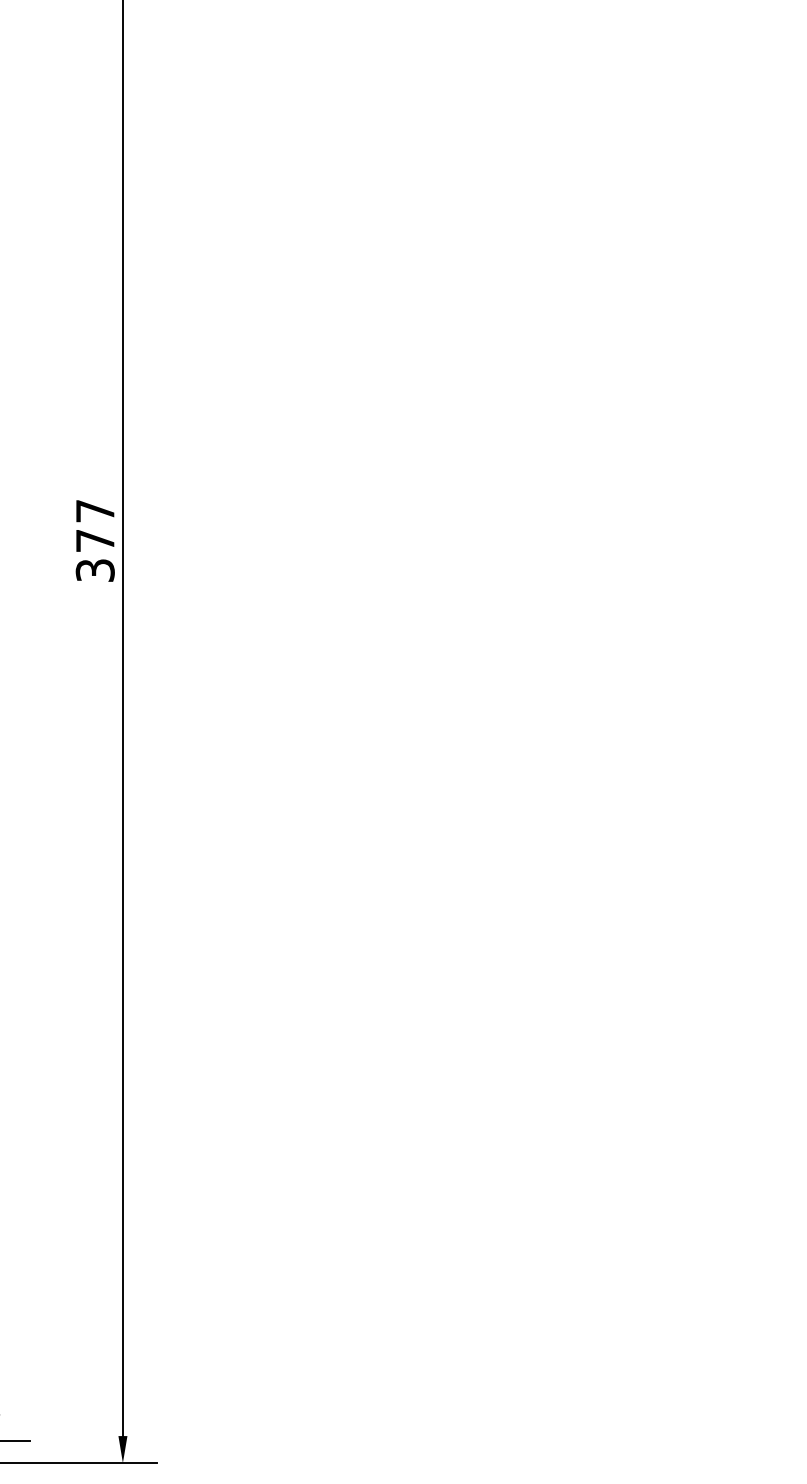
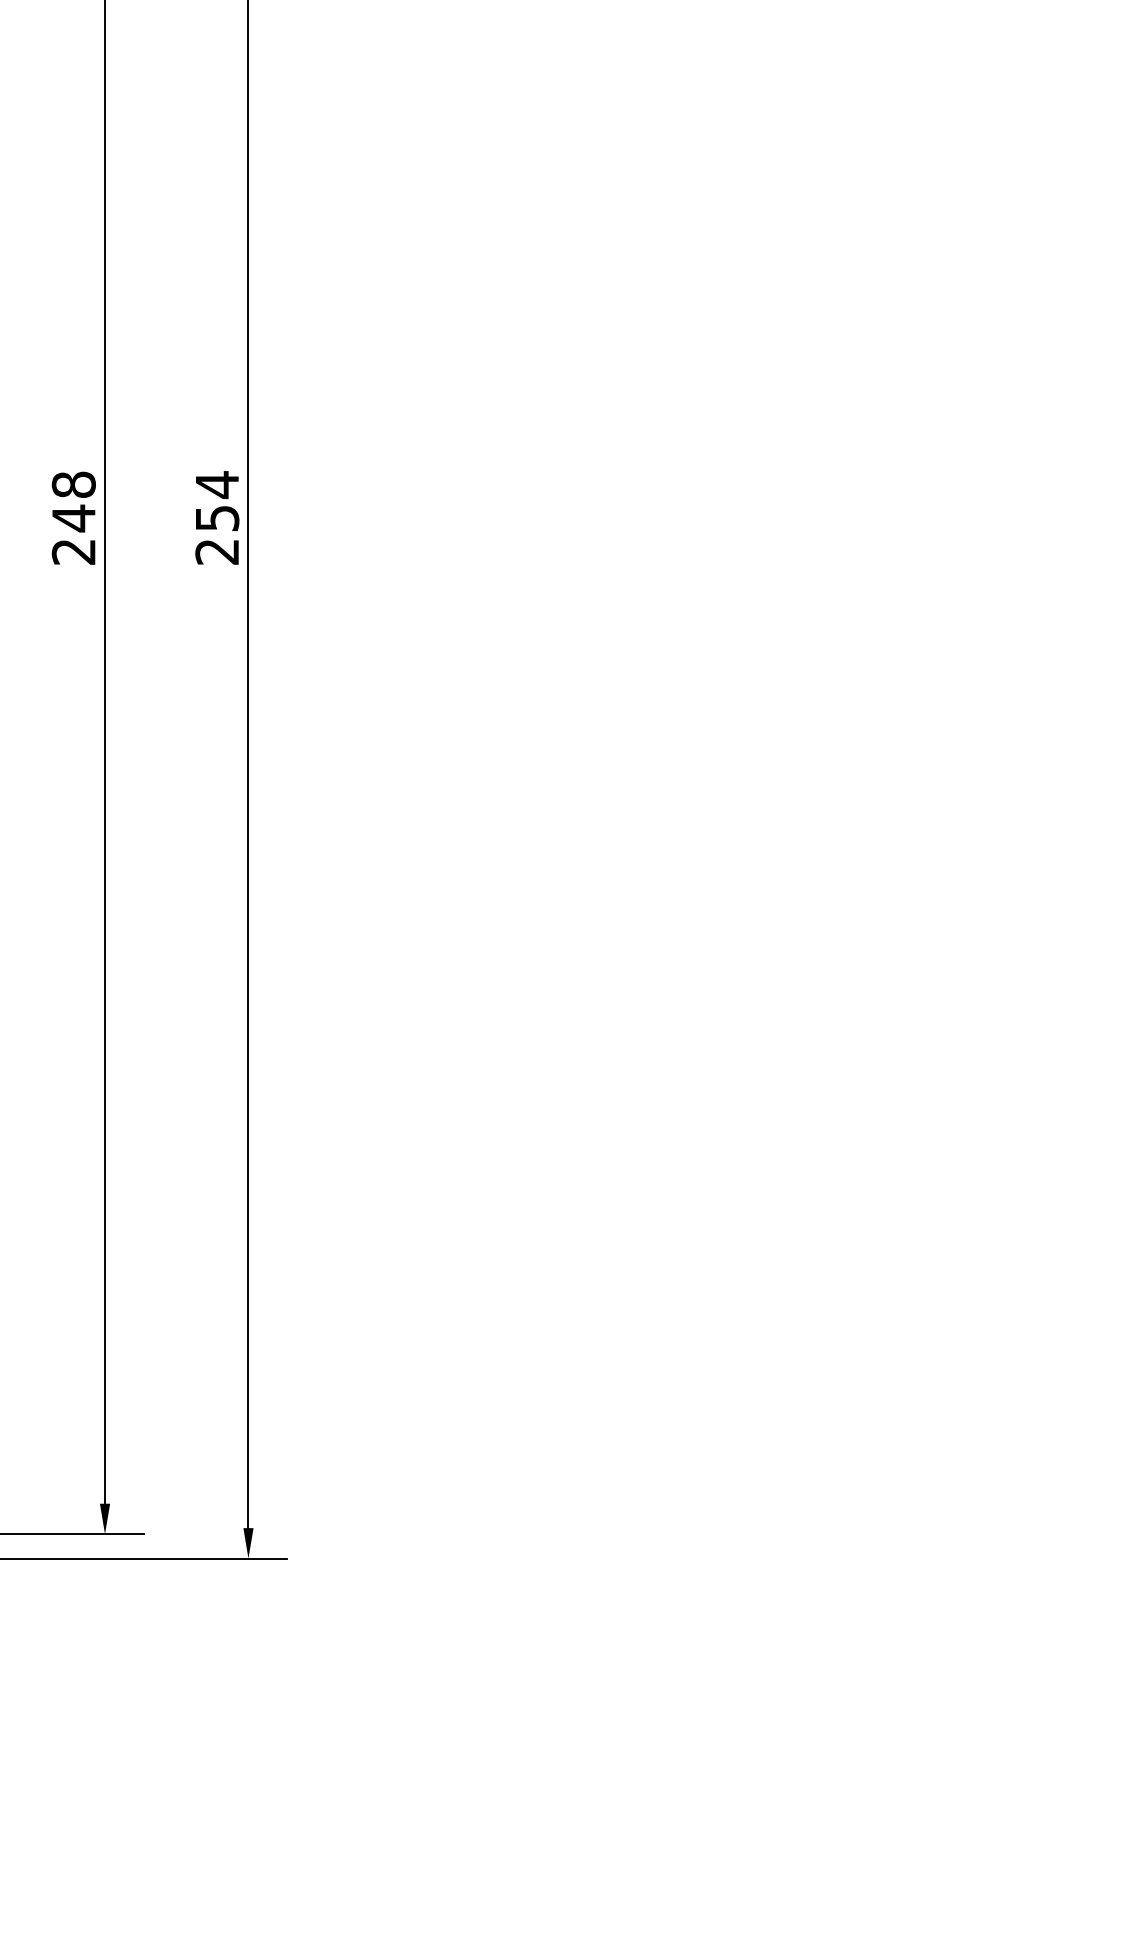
text: (95, 540) -> (217, 517), 377 -> 254

